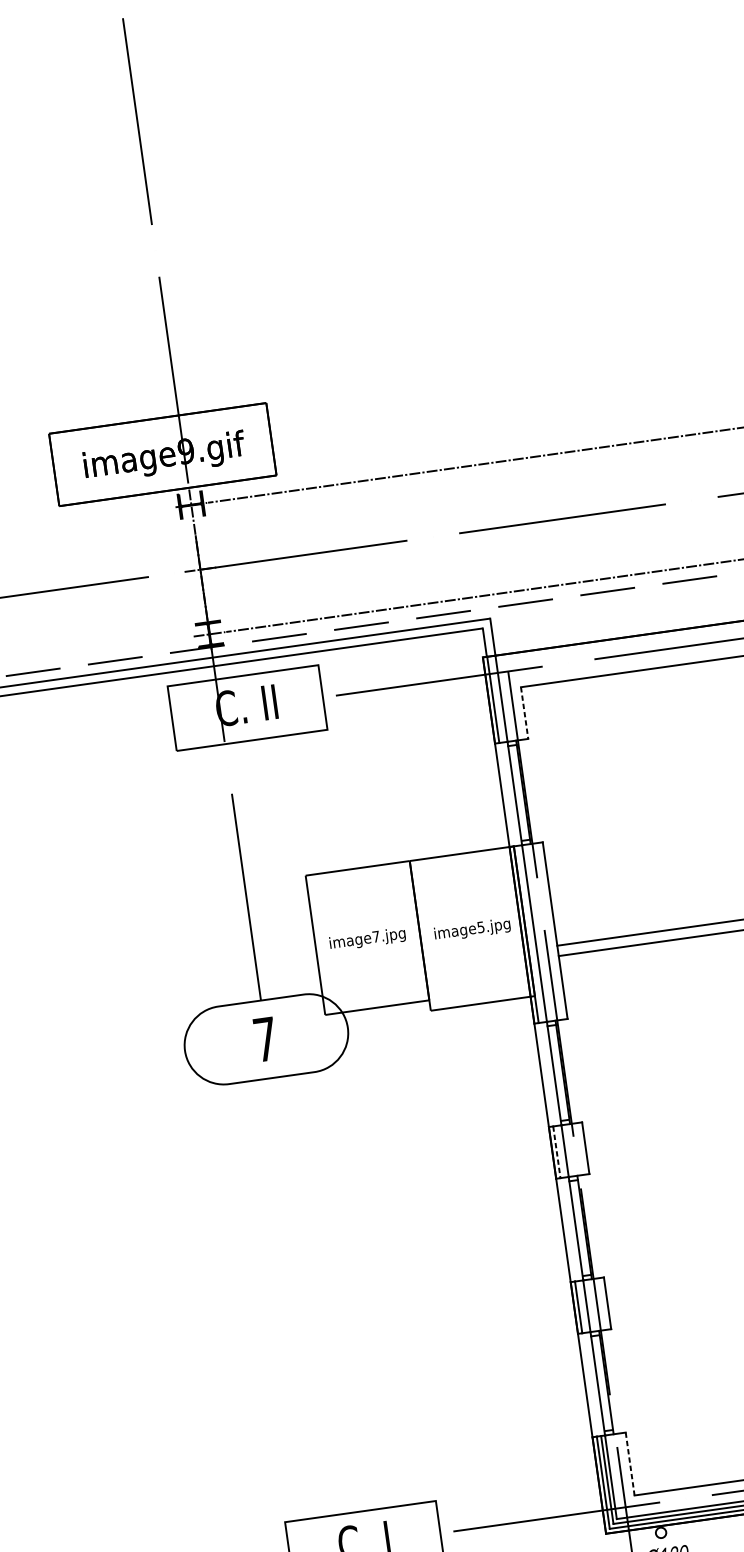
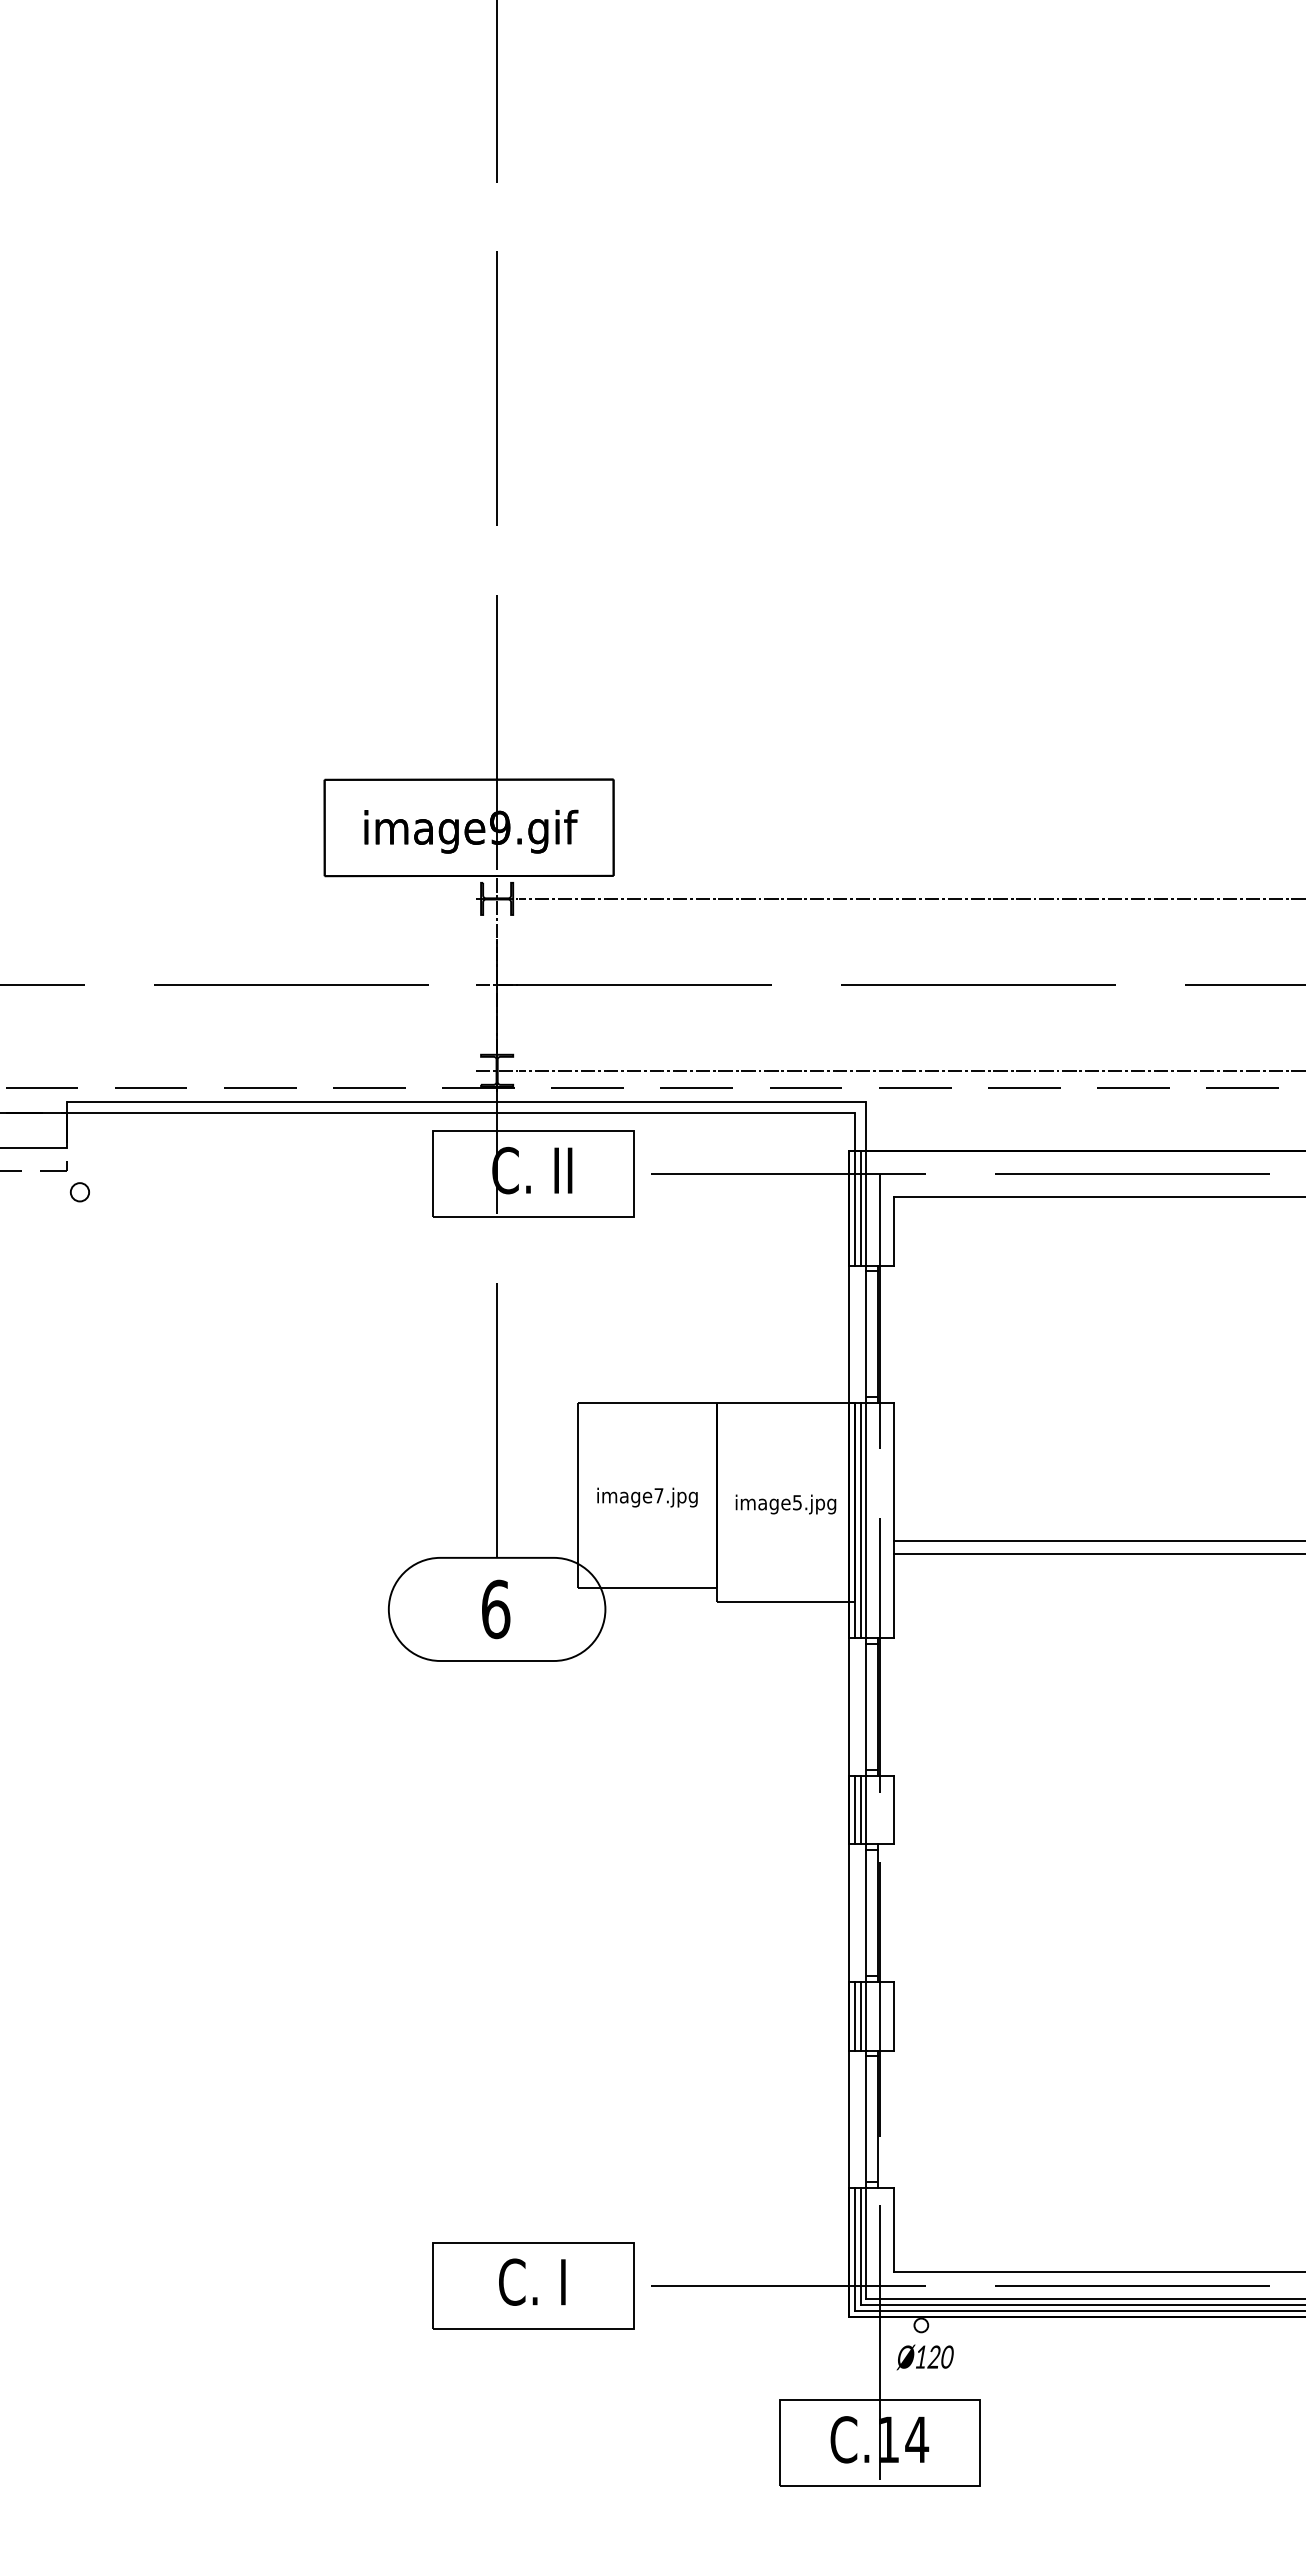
line: (497, 699) -> (860, 1208), added
line: (524, 713) -> (893, 1231), dashed -> solid
line: (530, 934) -> (860, 1520), added
text: (265, 1039) -> (496, 1609), 7 -> 6
line: (560, 1151) -> (860, 1809), added
line: (557, 1152) -> (855, 1810), dashed -> solid
line: (582, 1306) -> (860, 2015), added
line: (630, 1463) -> (893, 2229), dashed -> solid

